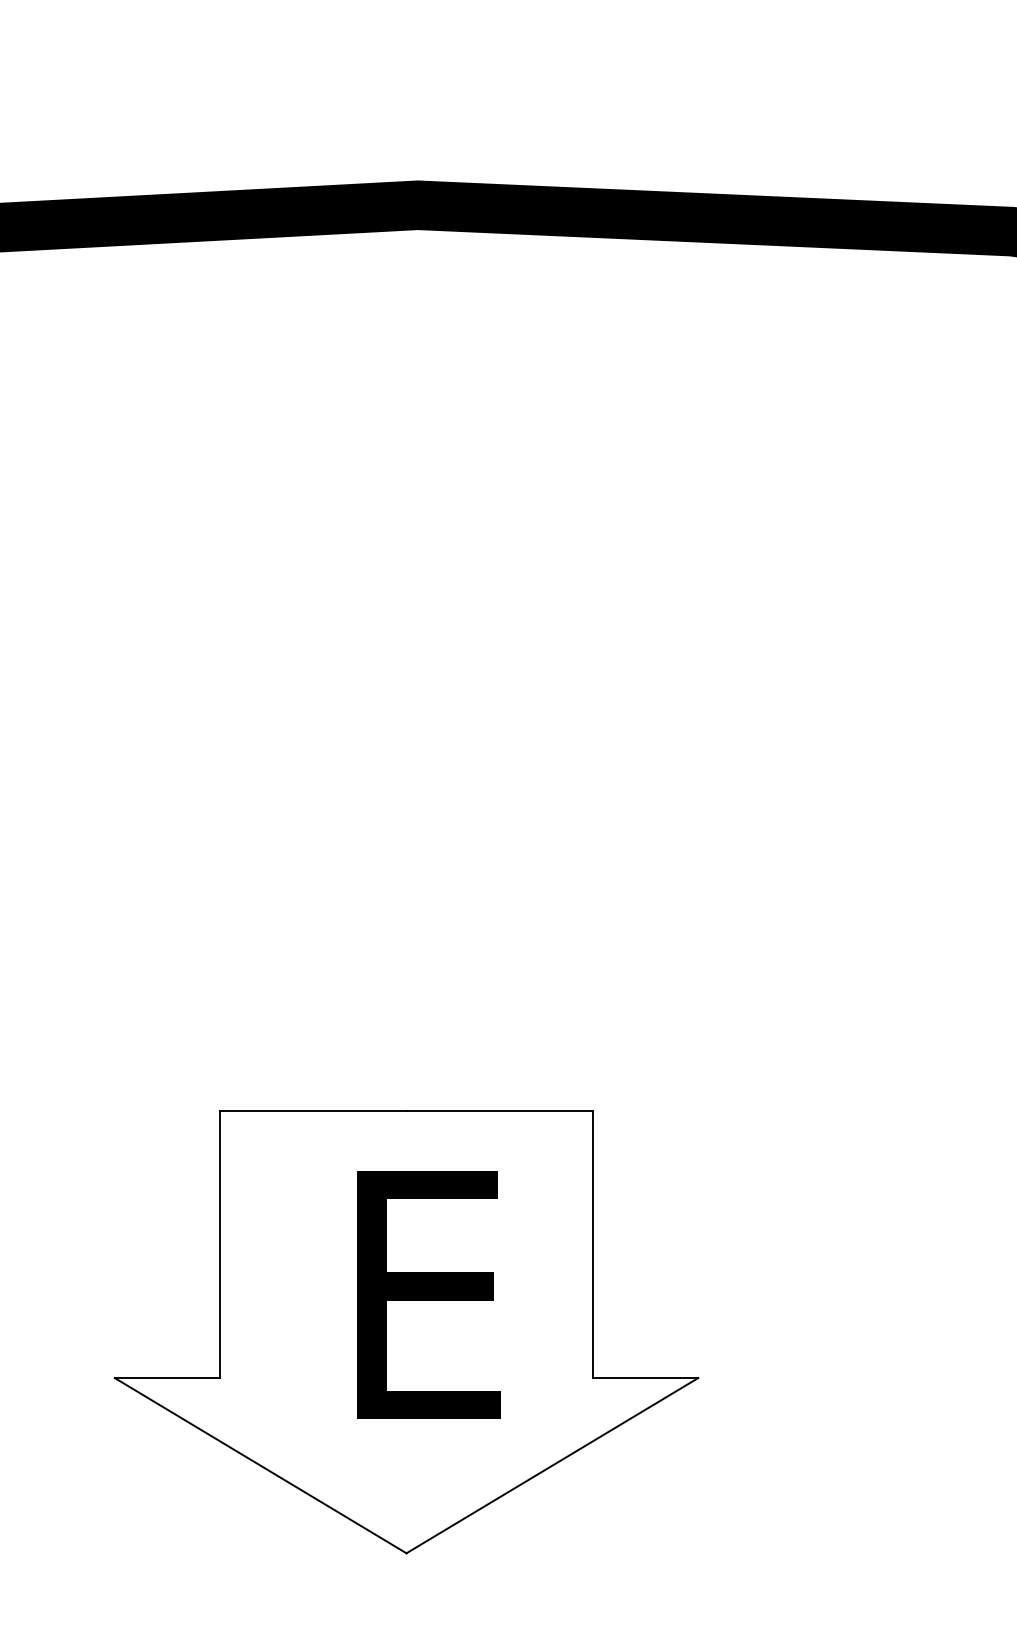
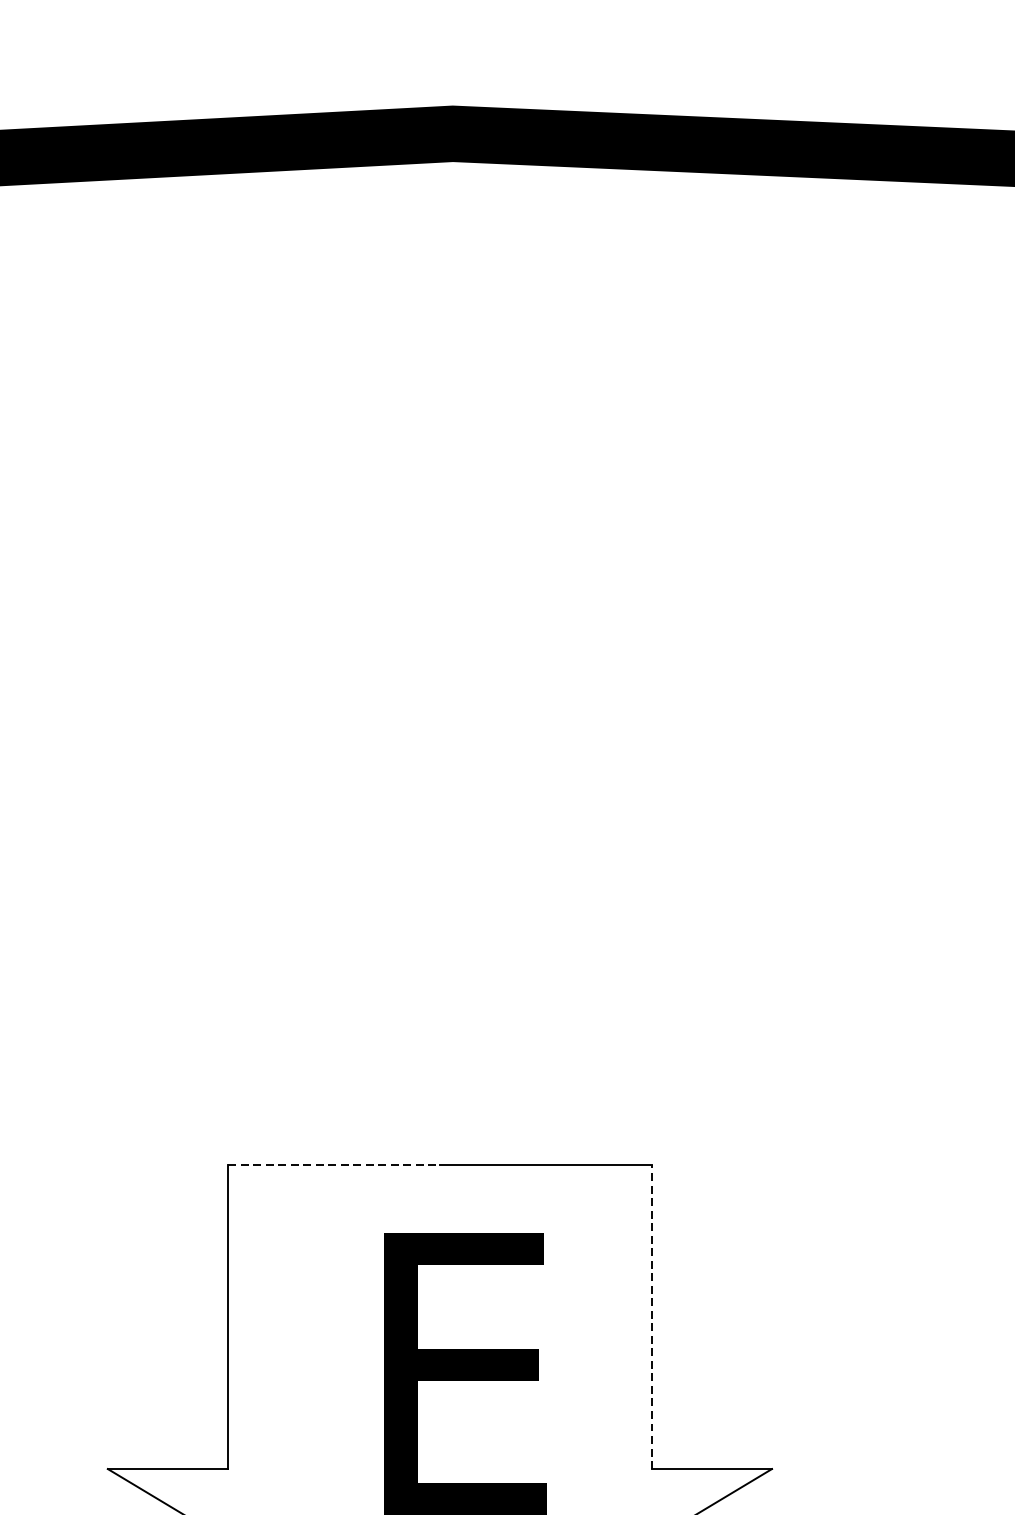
line: (313, 1111) -> (334, 1165), solid -> dashed
line: (592, 1244) -> (651, 1316), solid -> dashed

